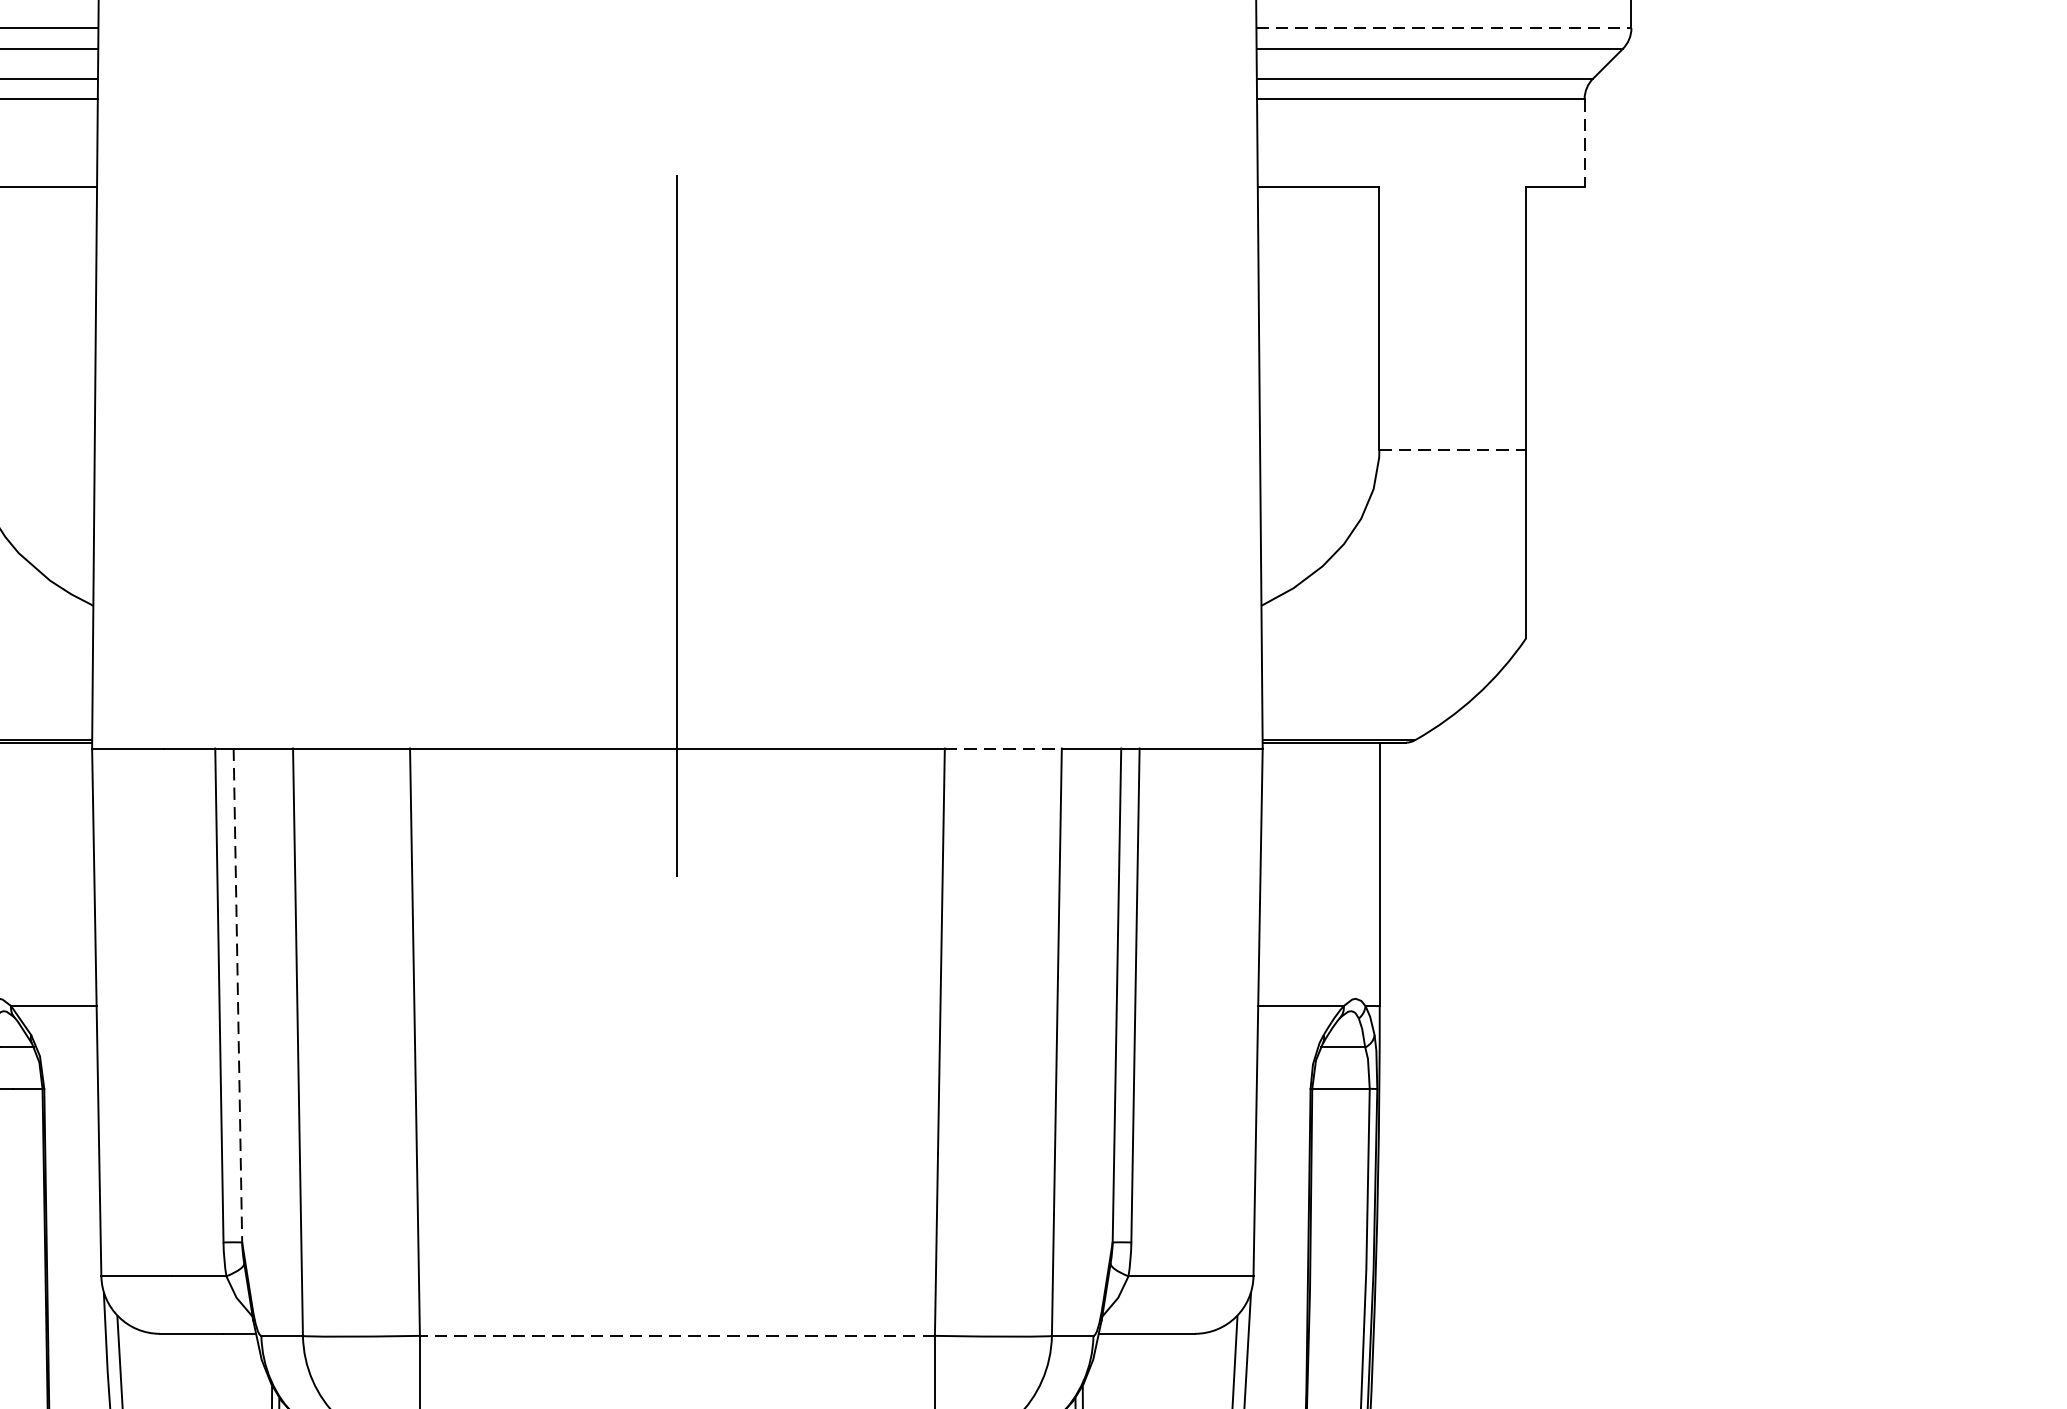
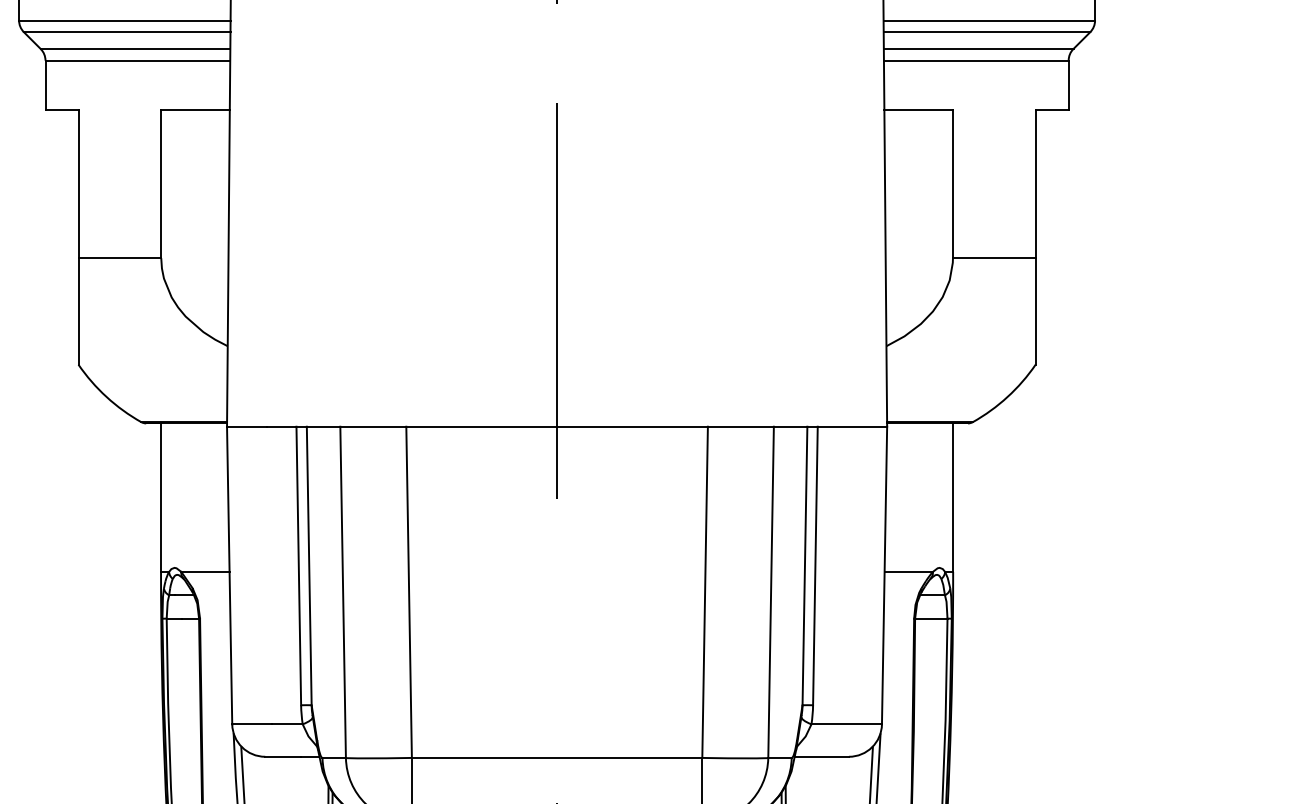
line: (1444, 28) -> (989, 20), dashed -> solid
line: (1584, 143) -> (1068, 85), dashed -> solid
line: (1453, 450) -> (994, 258), dashed -> solid
line: (1002, 748) -> (740, 426), dashed -> solid
line: (238, 996) -> (309, 566), dashed -> solid
line: (676, 1335) -> (556, 757), dashed -> solid

